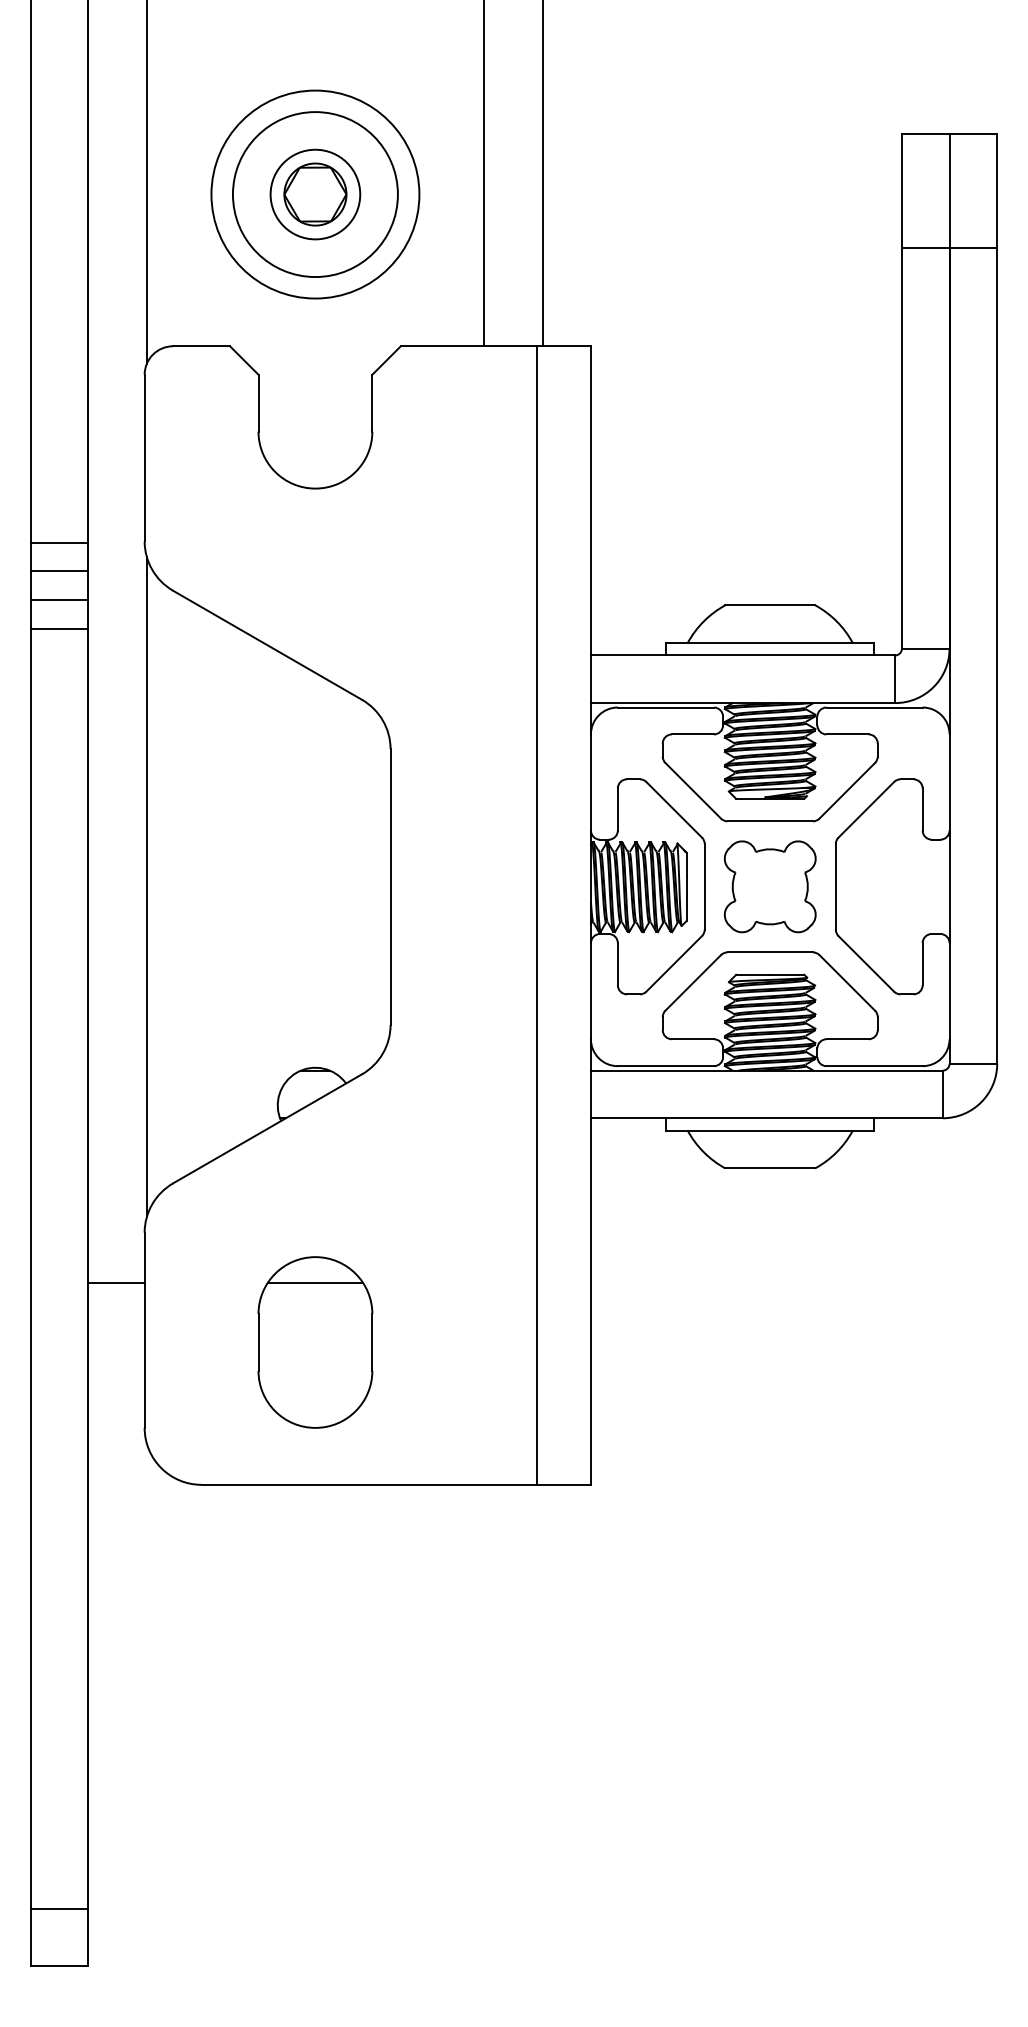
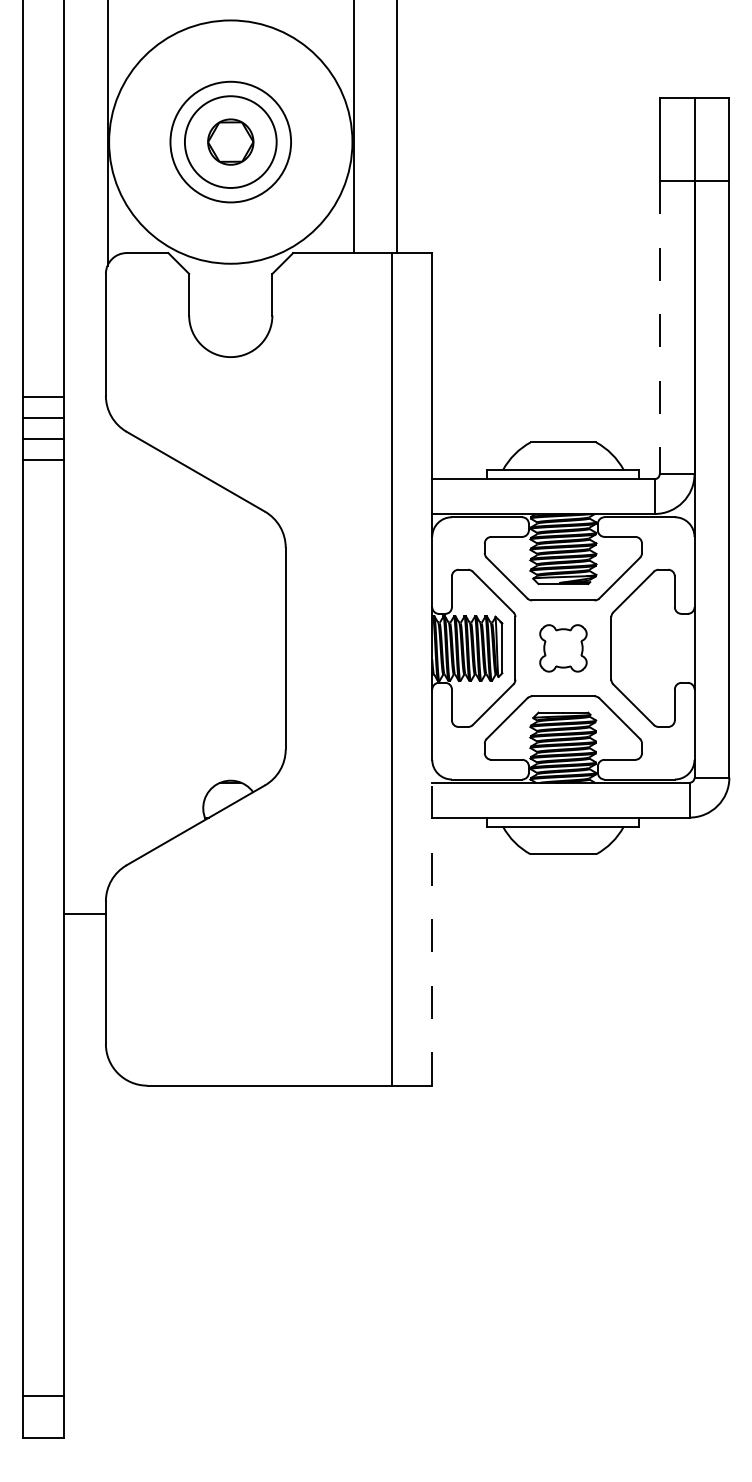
circle: (315, 194) -> (230, 142), size x1.4
circle: (315, 194) -> (230, 142), size x1.6
line: (901, 448) -> (659, 327), solid -> dashed
line: (146, 886) -> (107, 648), removed
part: (770, 886) -> (563, 648), size x0.7
line: (590, 1262) -> (431, 923), solid -> dashed
line: (115, 1283) -> (84, 914), moved
part: (315, 1342) -> (230, 981), removed

